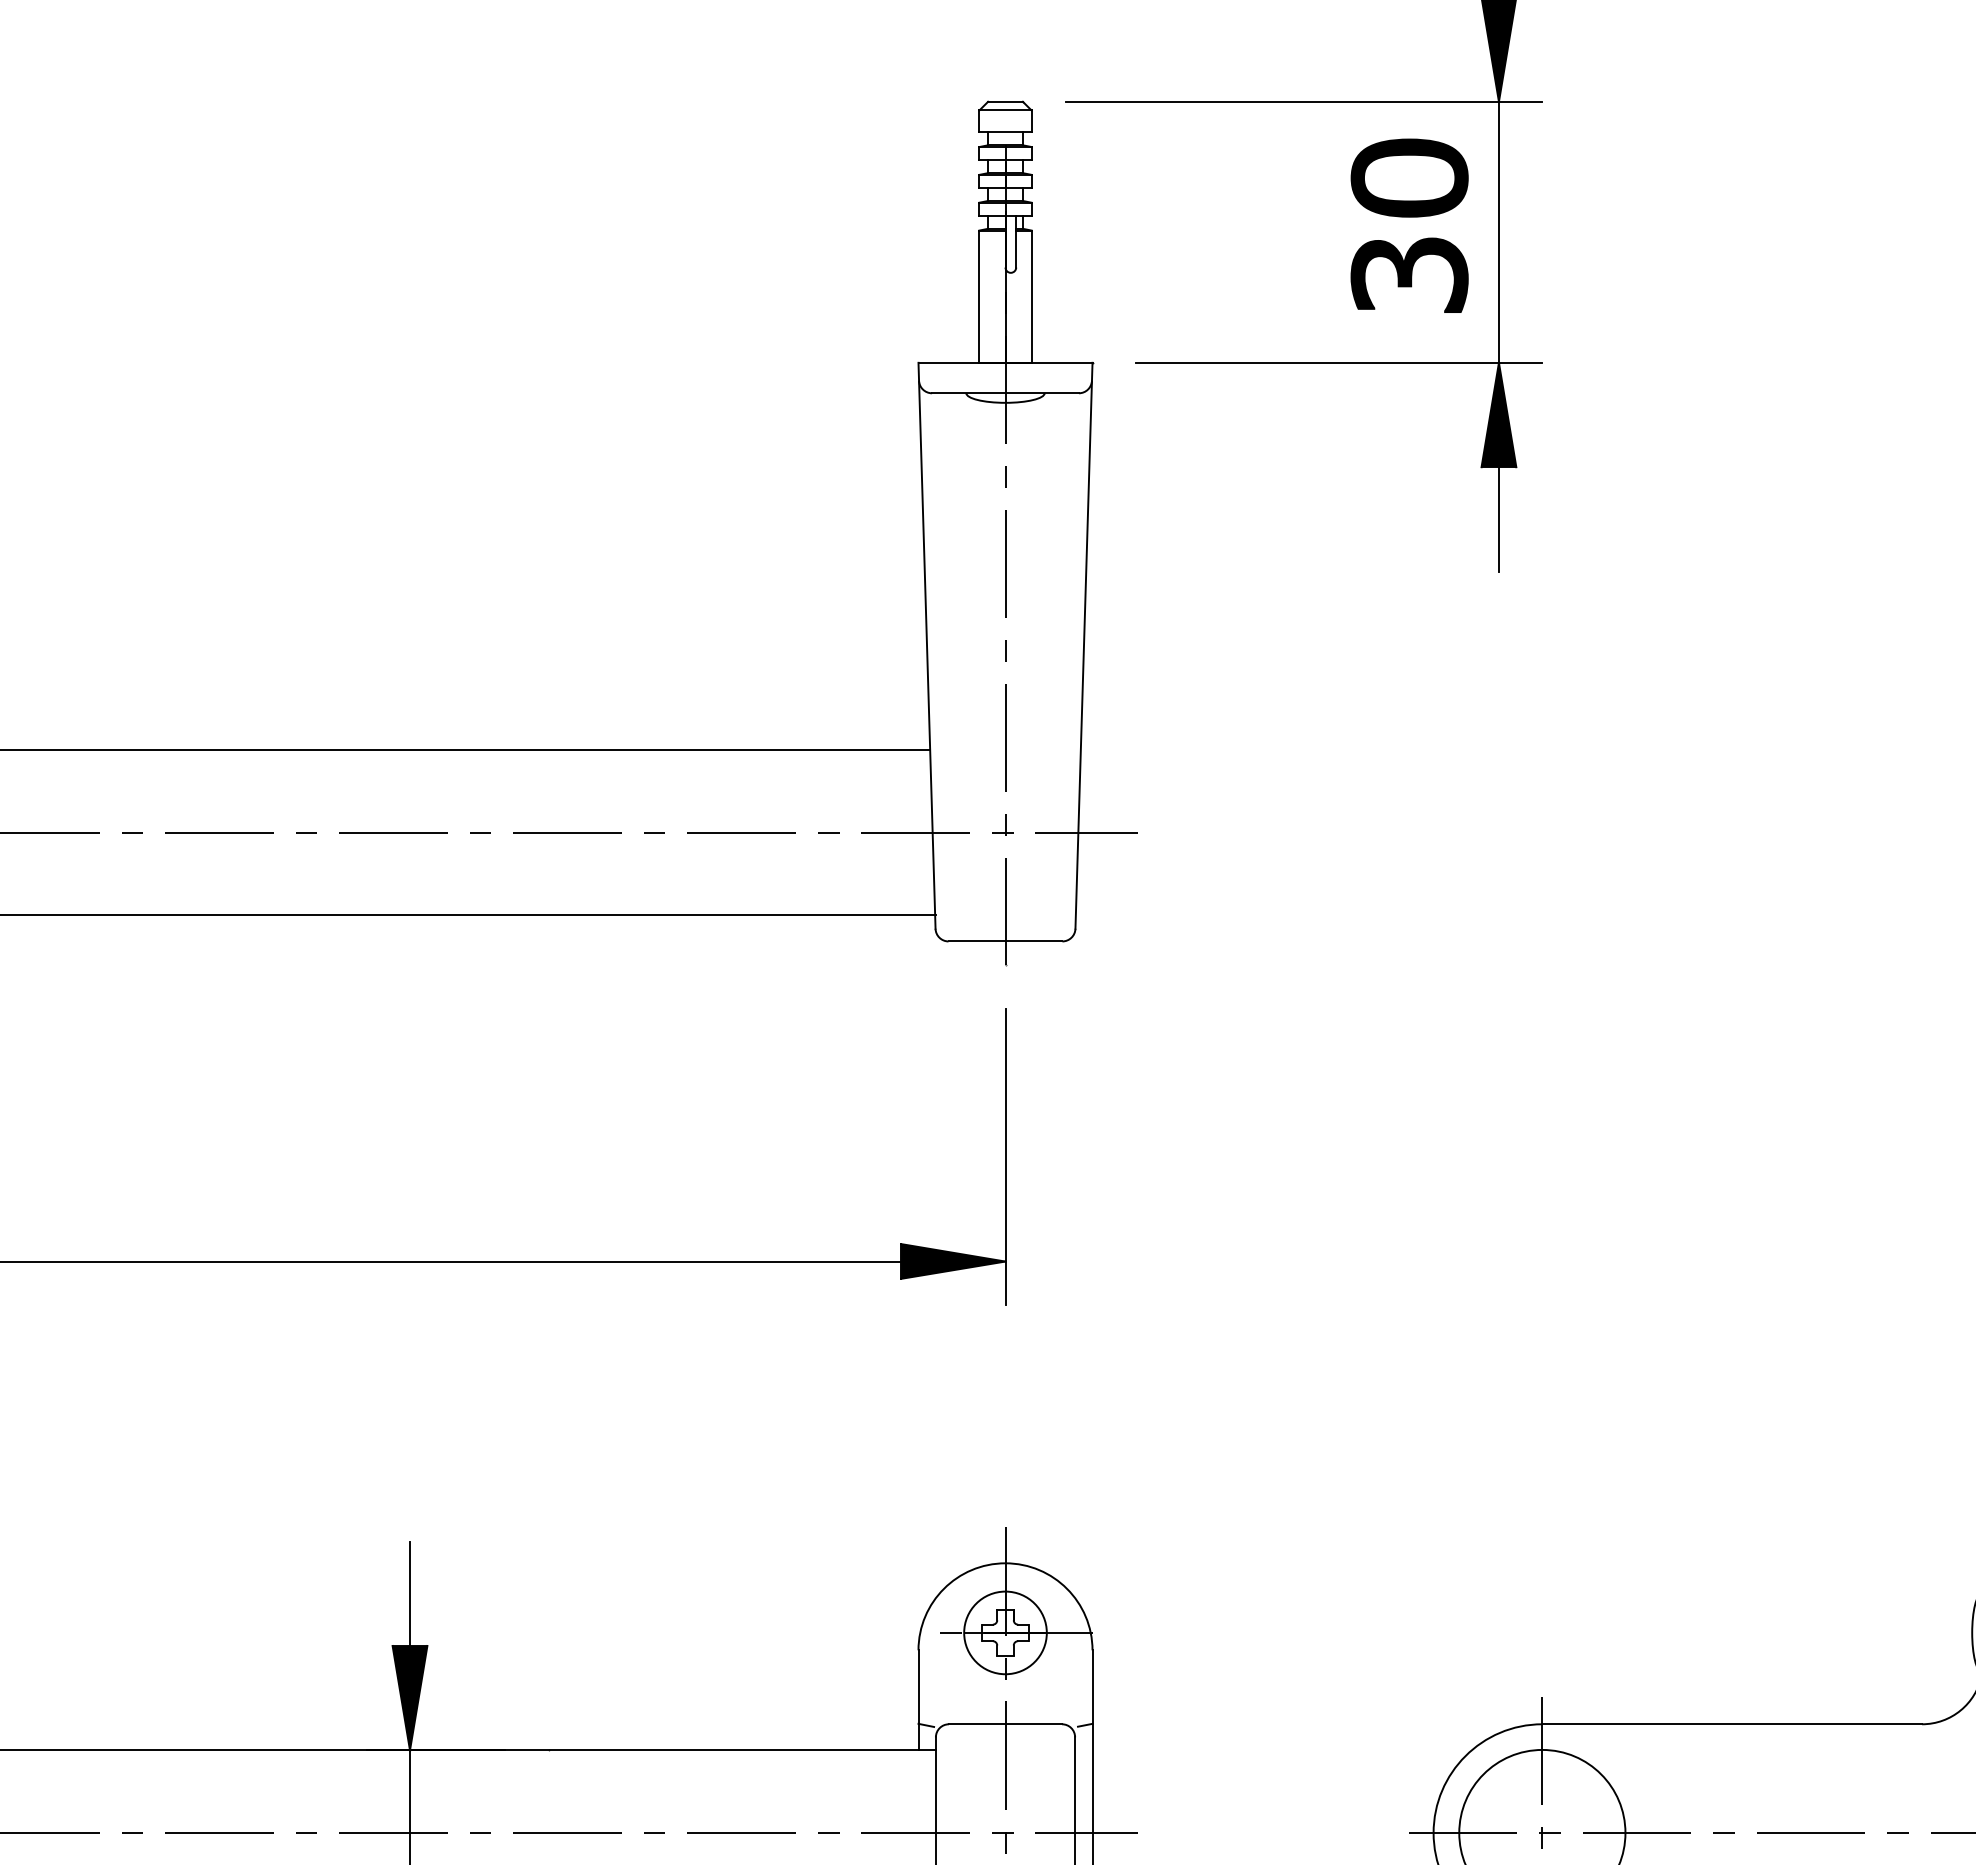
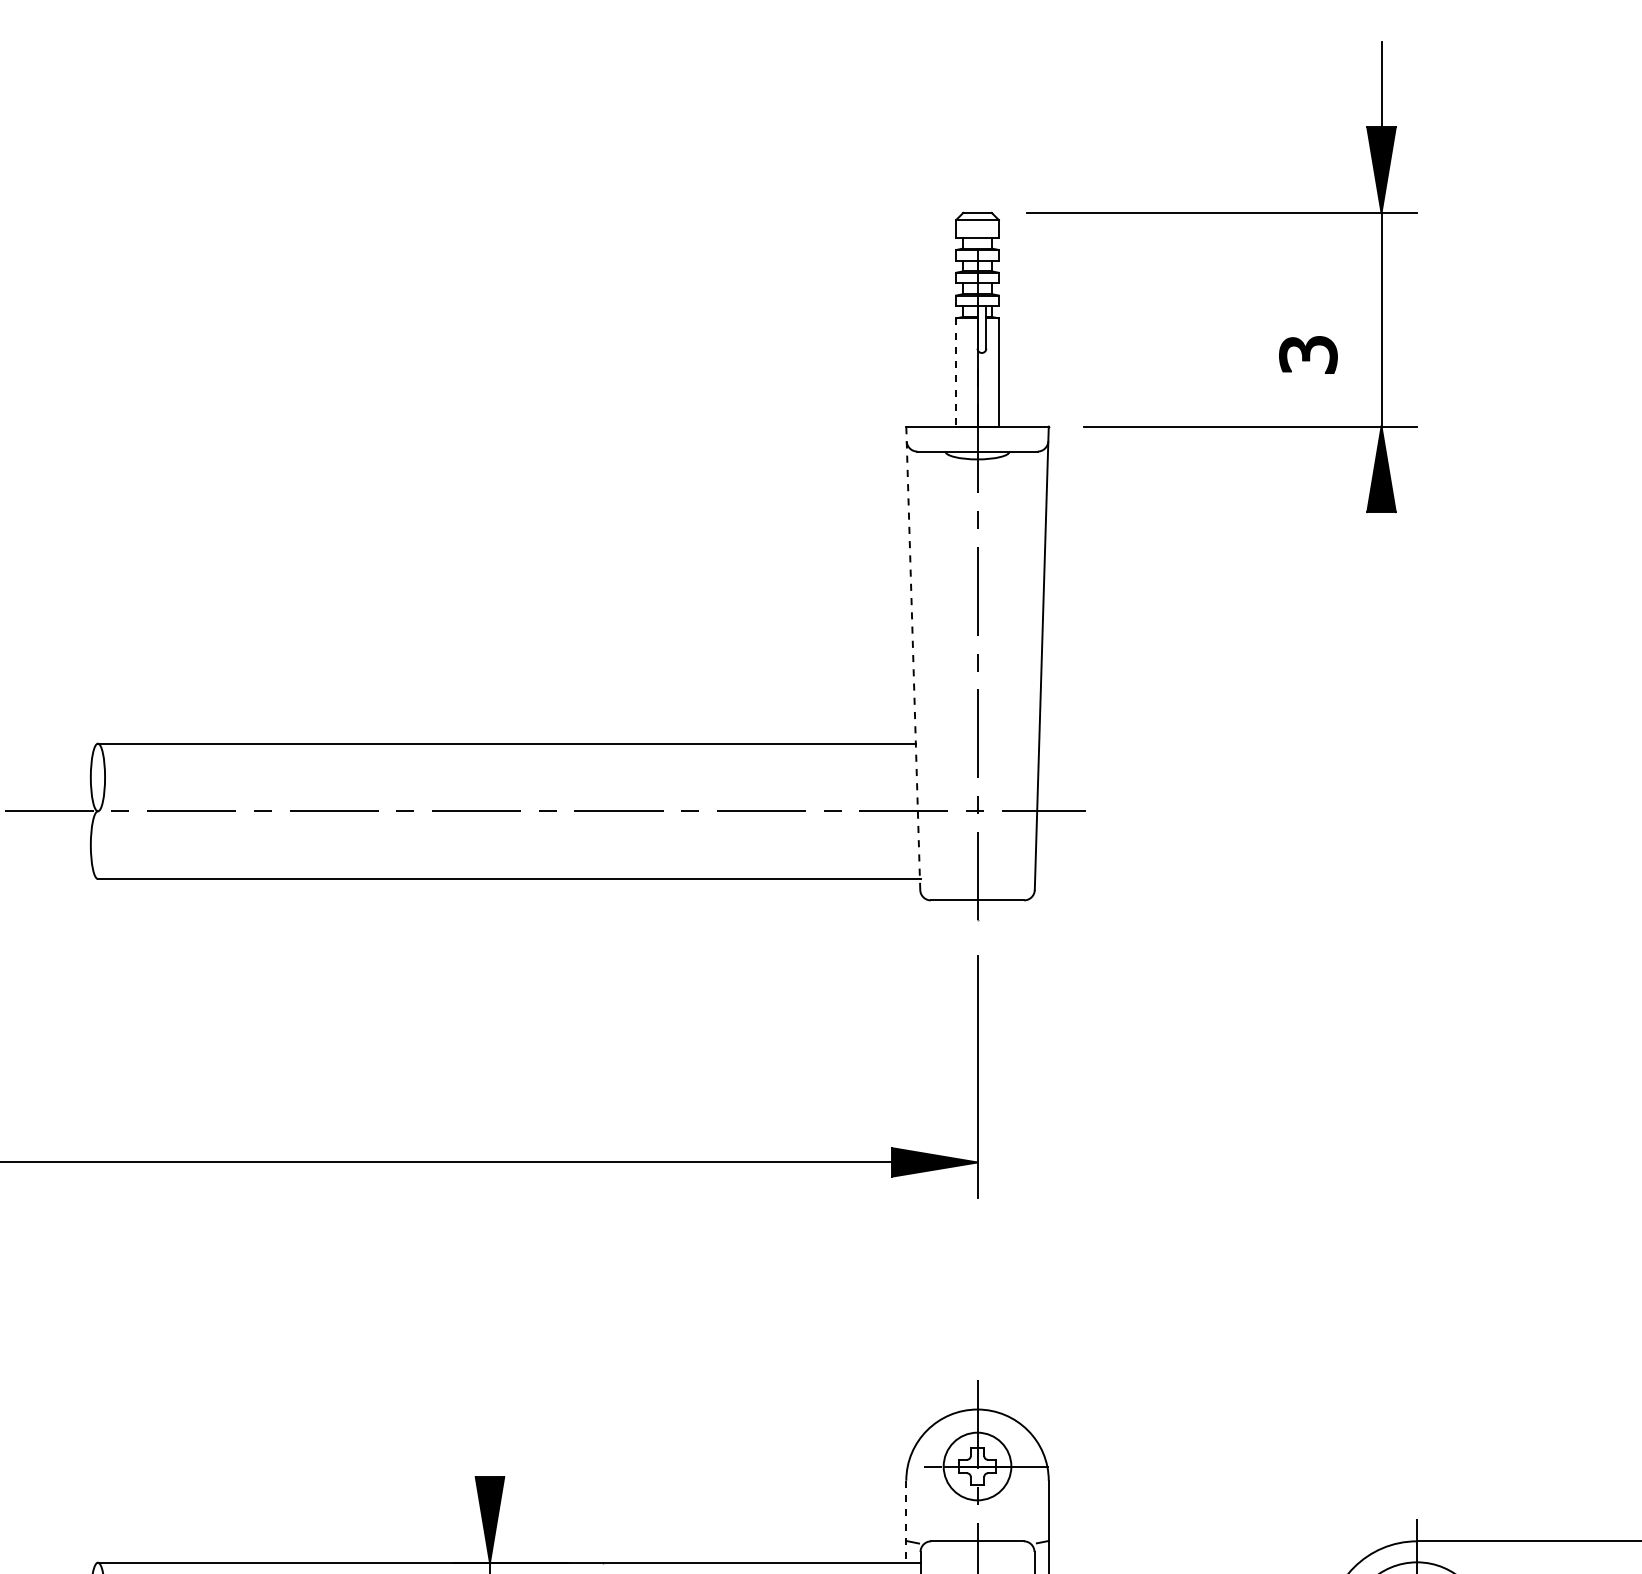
part: (1409, 178) -> (1308, 275), removed
part: (1409, 274) -> (1308, 354), size x0.6
line: (979, 297) -> (956, 373), solid -> dashed
line: (1498, 518) -> (1381, 554), removed
line: (927, 645) -> (913, 658), solid -> dashed
line: (409, 1593) -> (489, 1434), removed
line: (918, 1700) -> (906, 1521), solid -> dashed

